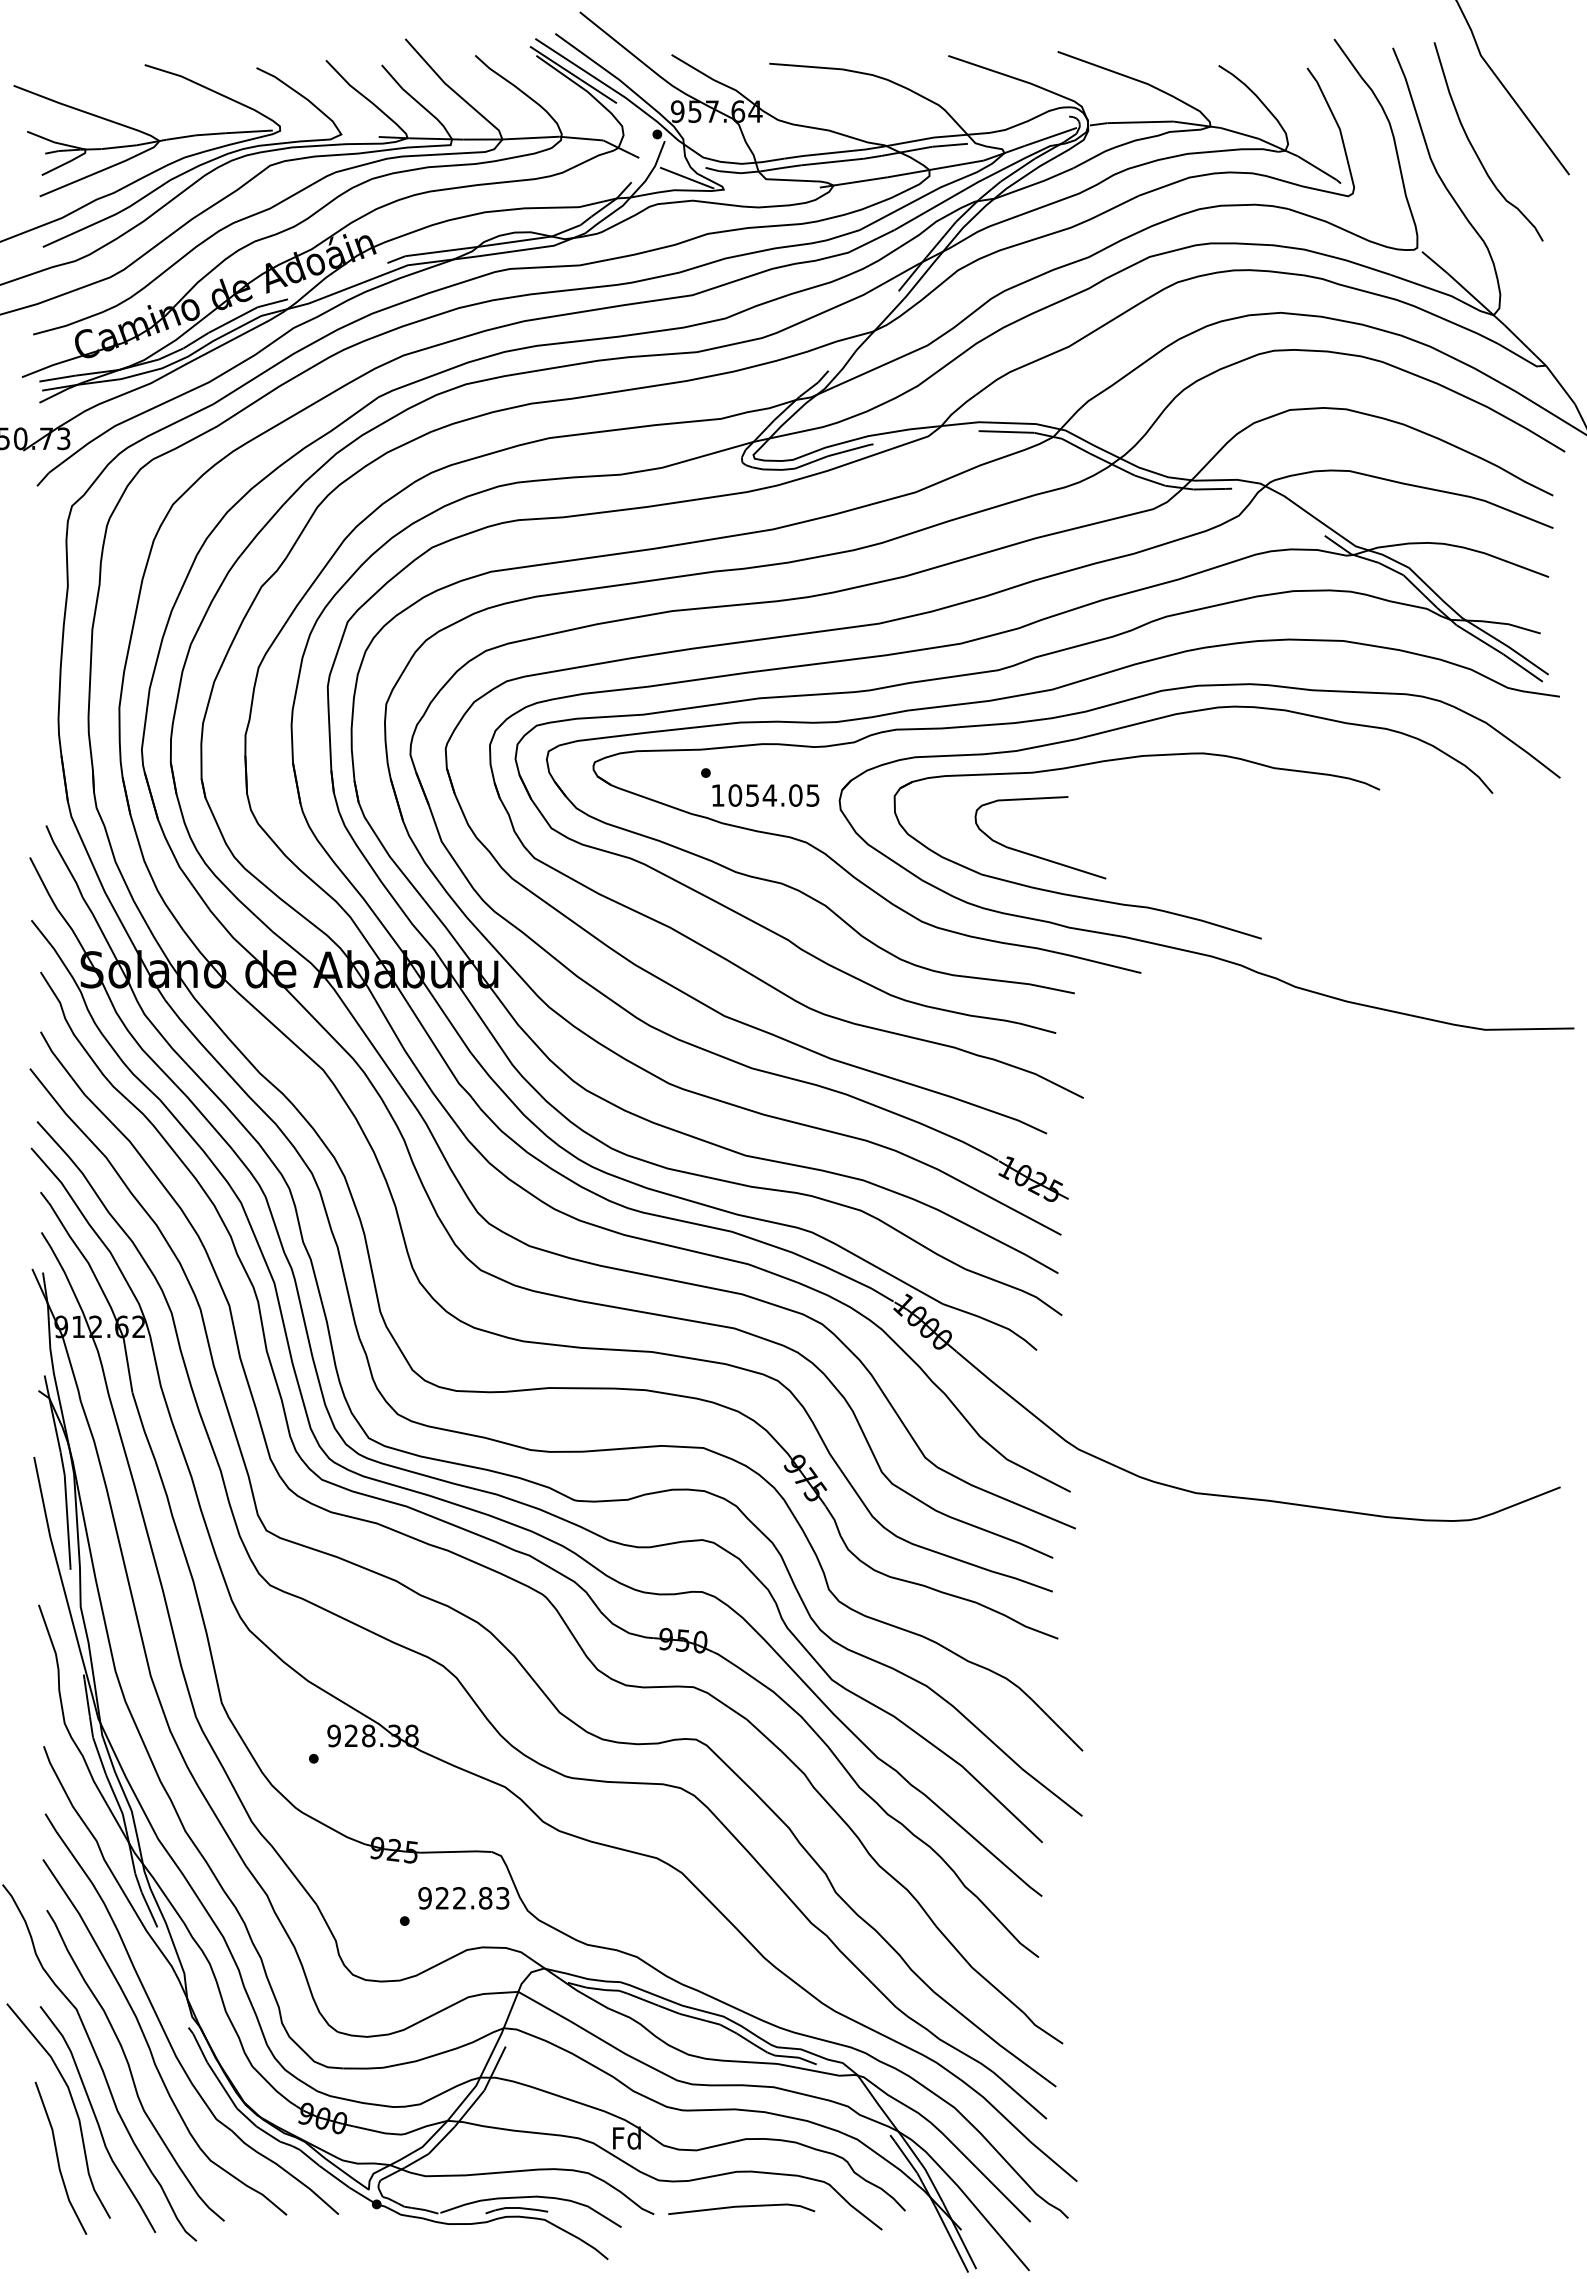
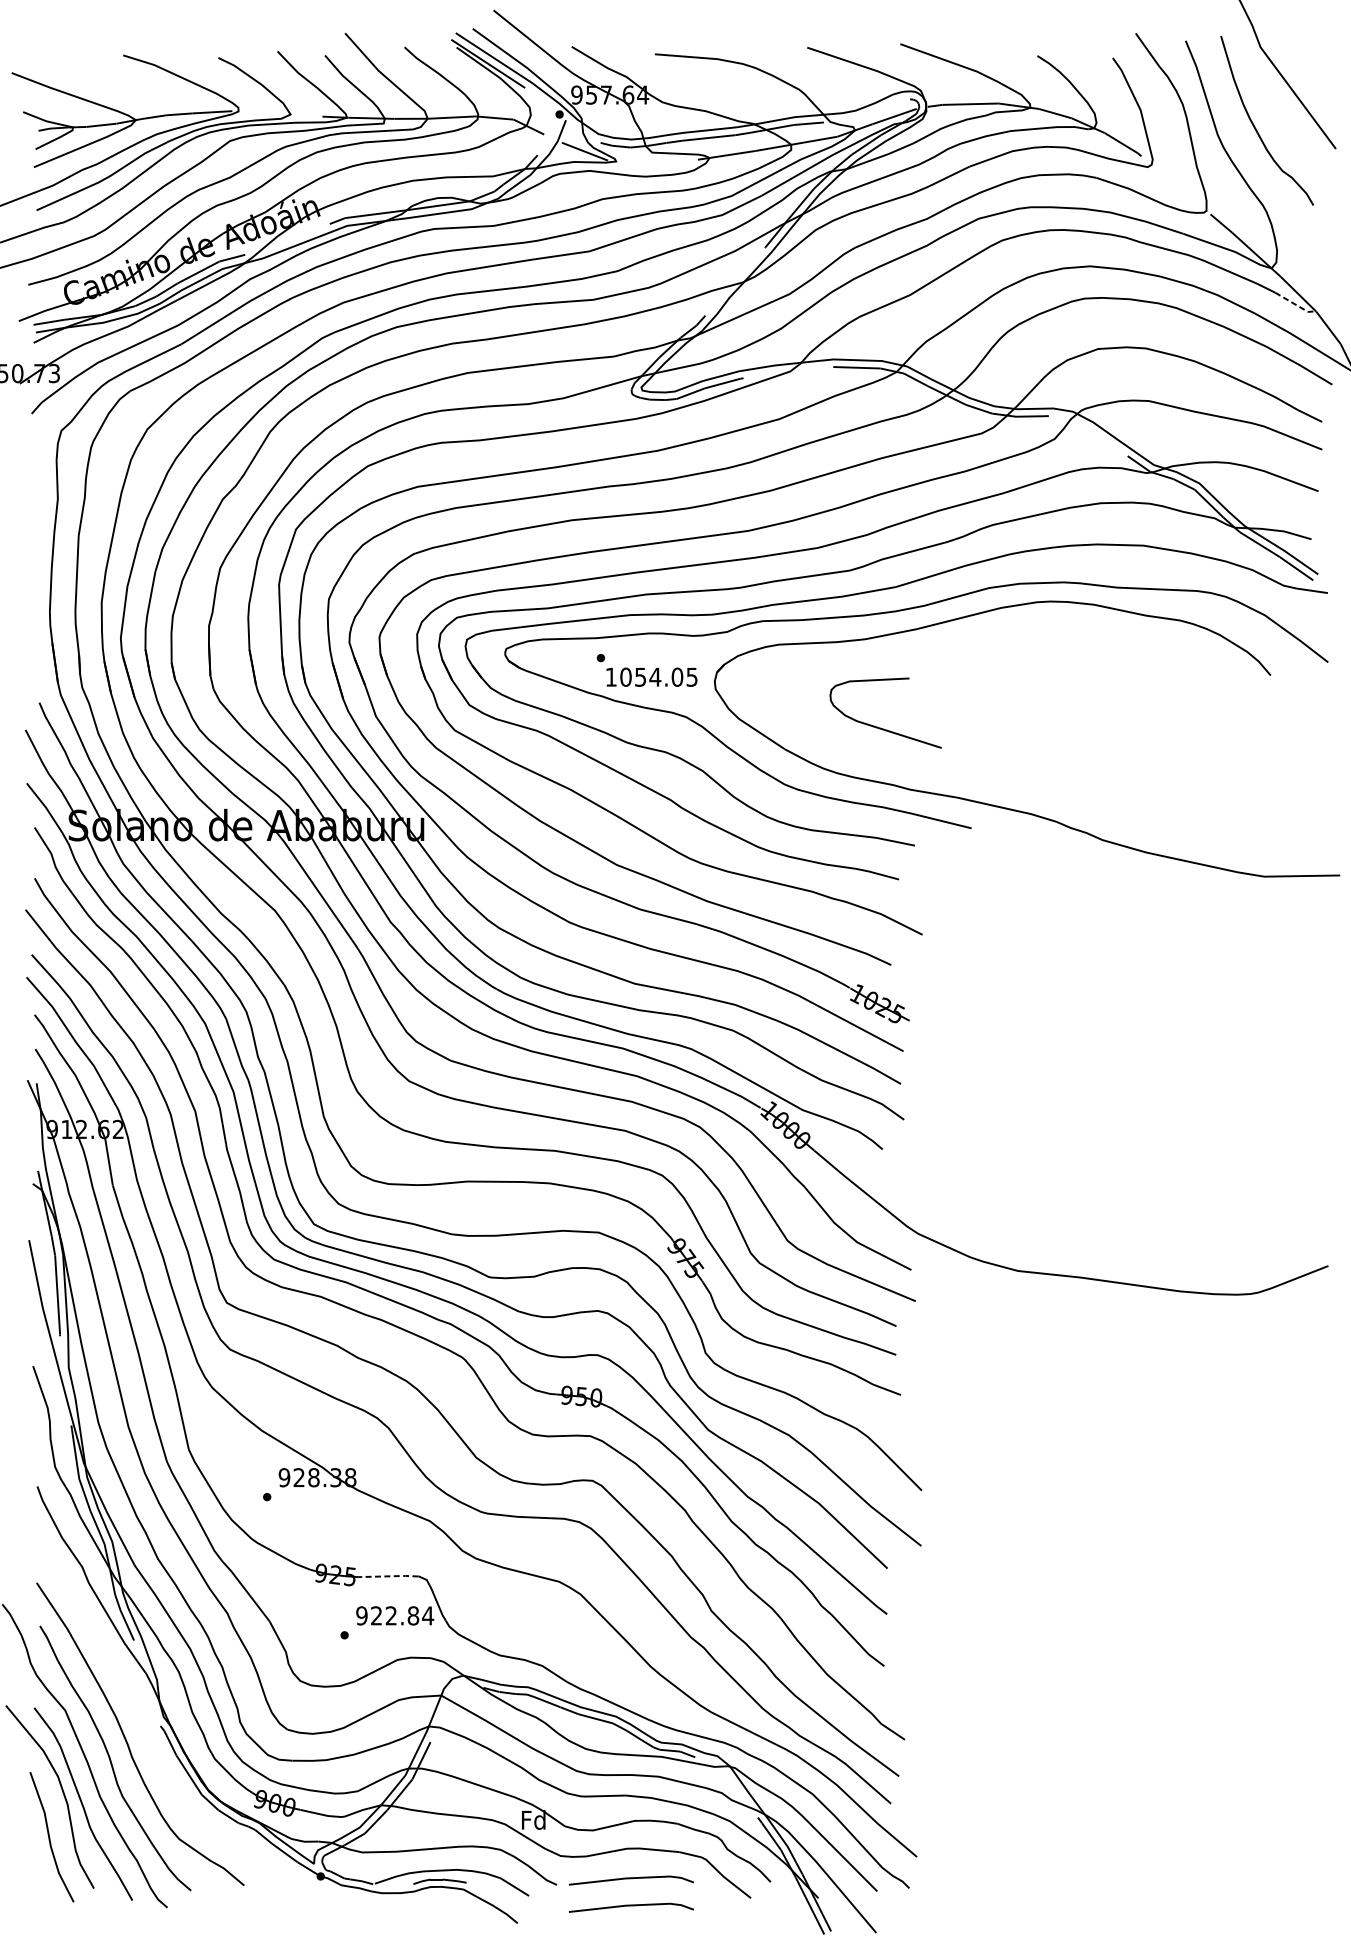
line: (1522, 357) -> (1296, 304), solid -> dashed
part: (1132, 904) -> (964, 769), removed
line: (458, 1851) -> (390, 1576), solid -> dashed
text: (502, 1898) -> (427, 1616), 922.83 -> 922.84
curve: (163, 2027) -> (139, 1725), removed
line: (741, 2239) -> (631, 1906), added

